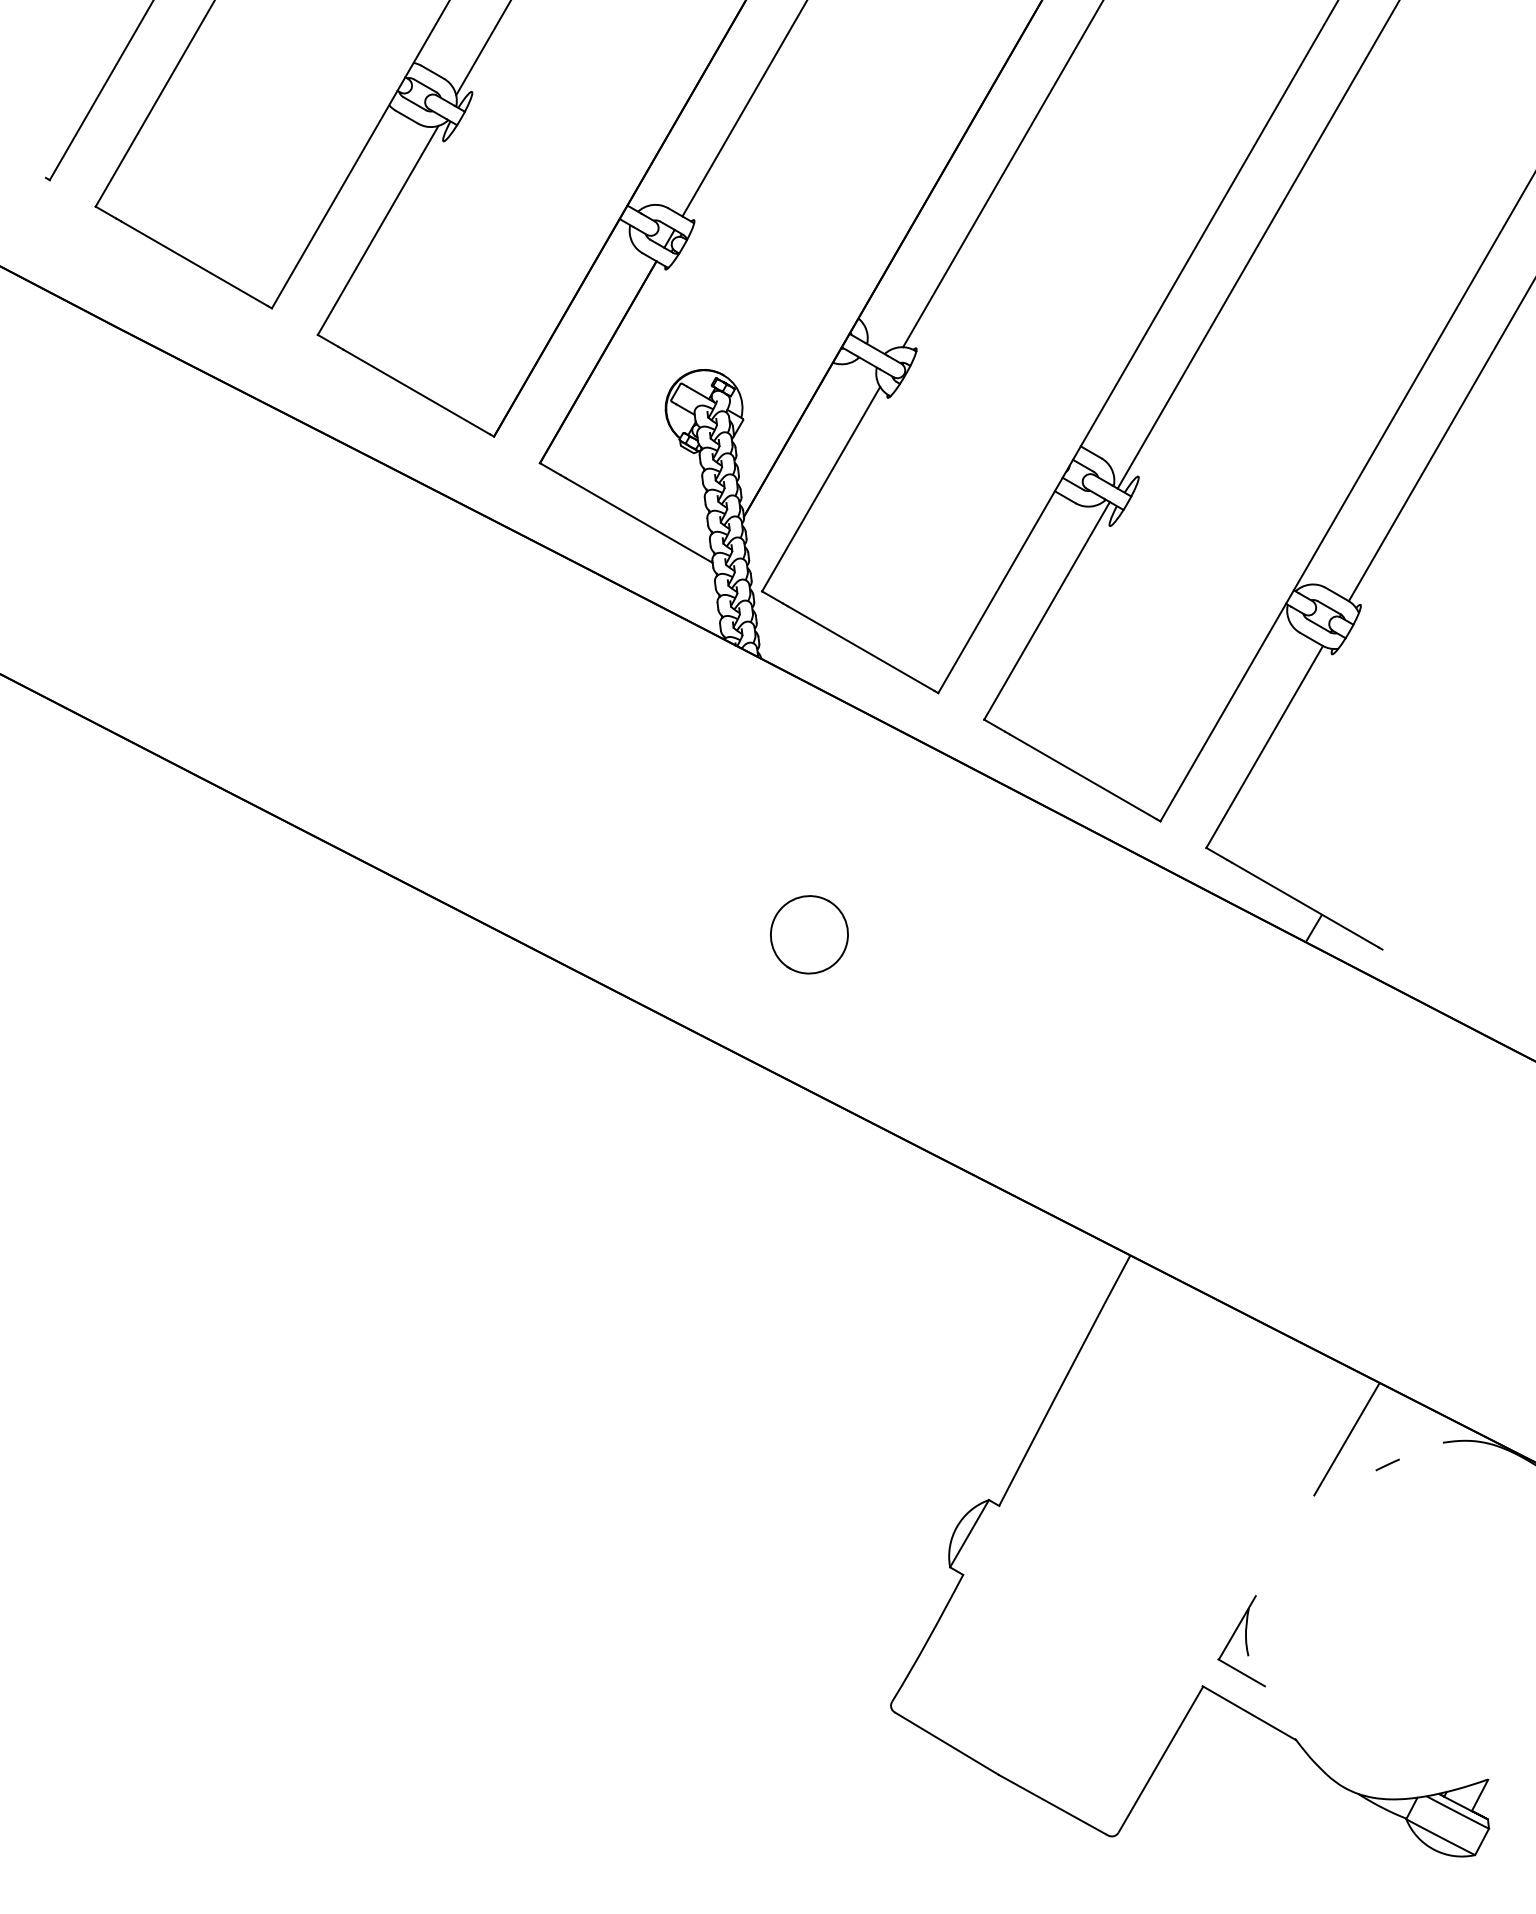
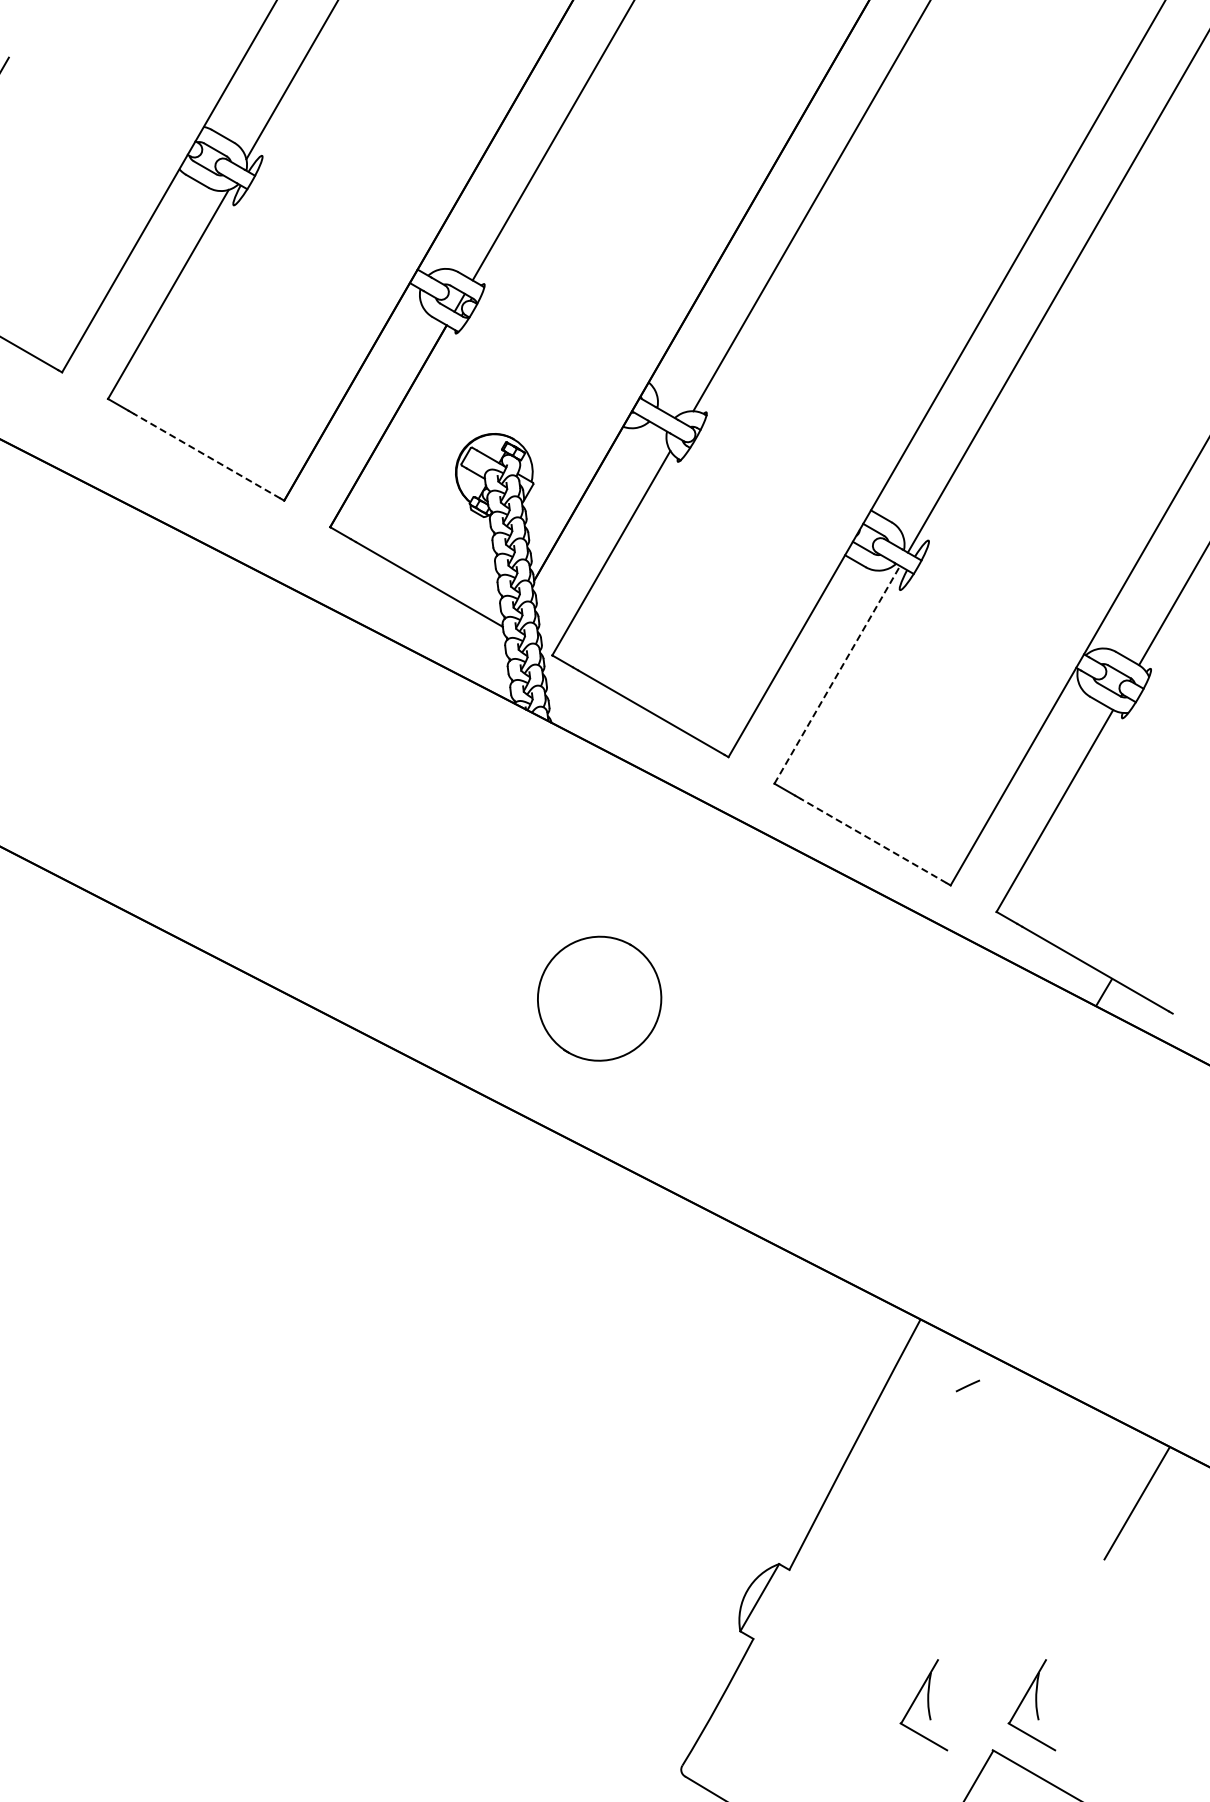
line: (416, 392) -> (206, 456), solid -> dashed
line: (1047, 610) -> (837, 674), solid -> dashed
line: (1083, 776) -> (873, 840), solid -> dashed
part: (809, 934) -> (599, 998), size x1.6
line: (1387, 1464) -> (967, 1385), moved
part: (1133, 1641) -> (923, 1705), added

